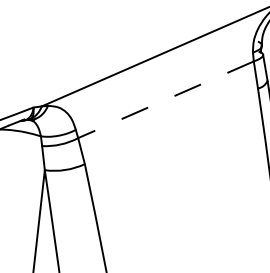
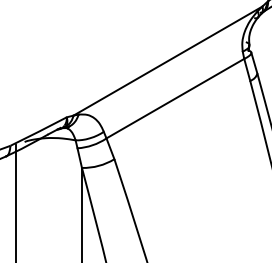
line: (166, 99) -> (175, 98), dashed -> solid

